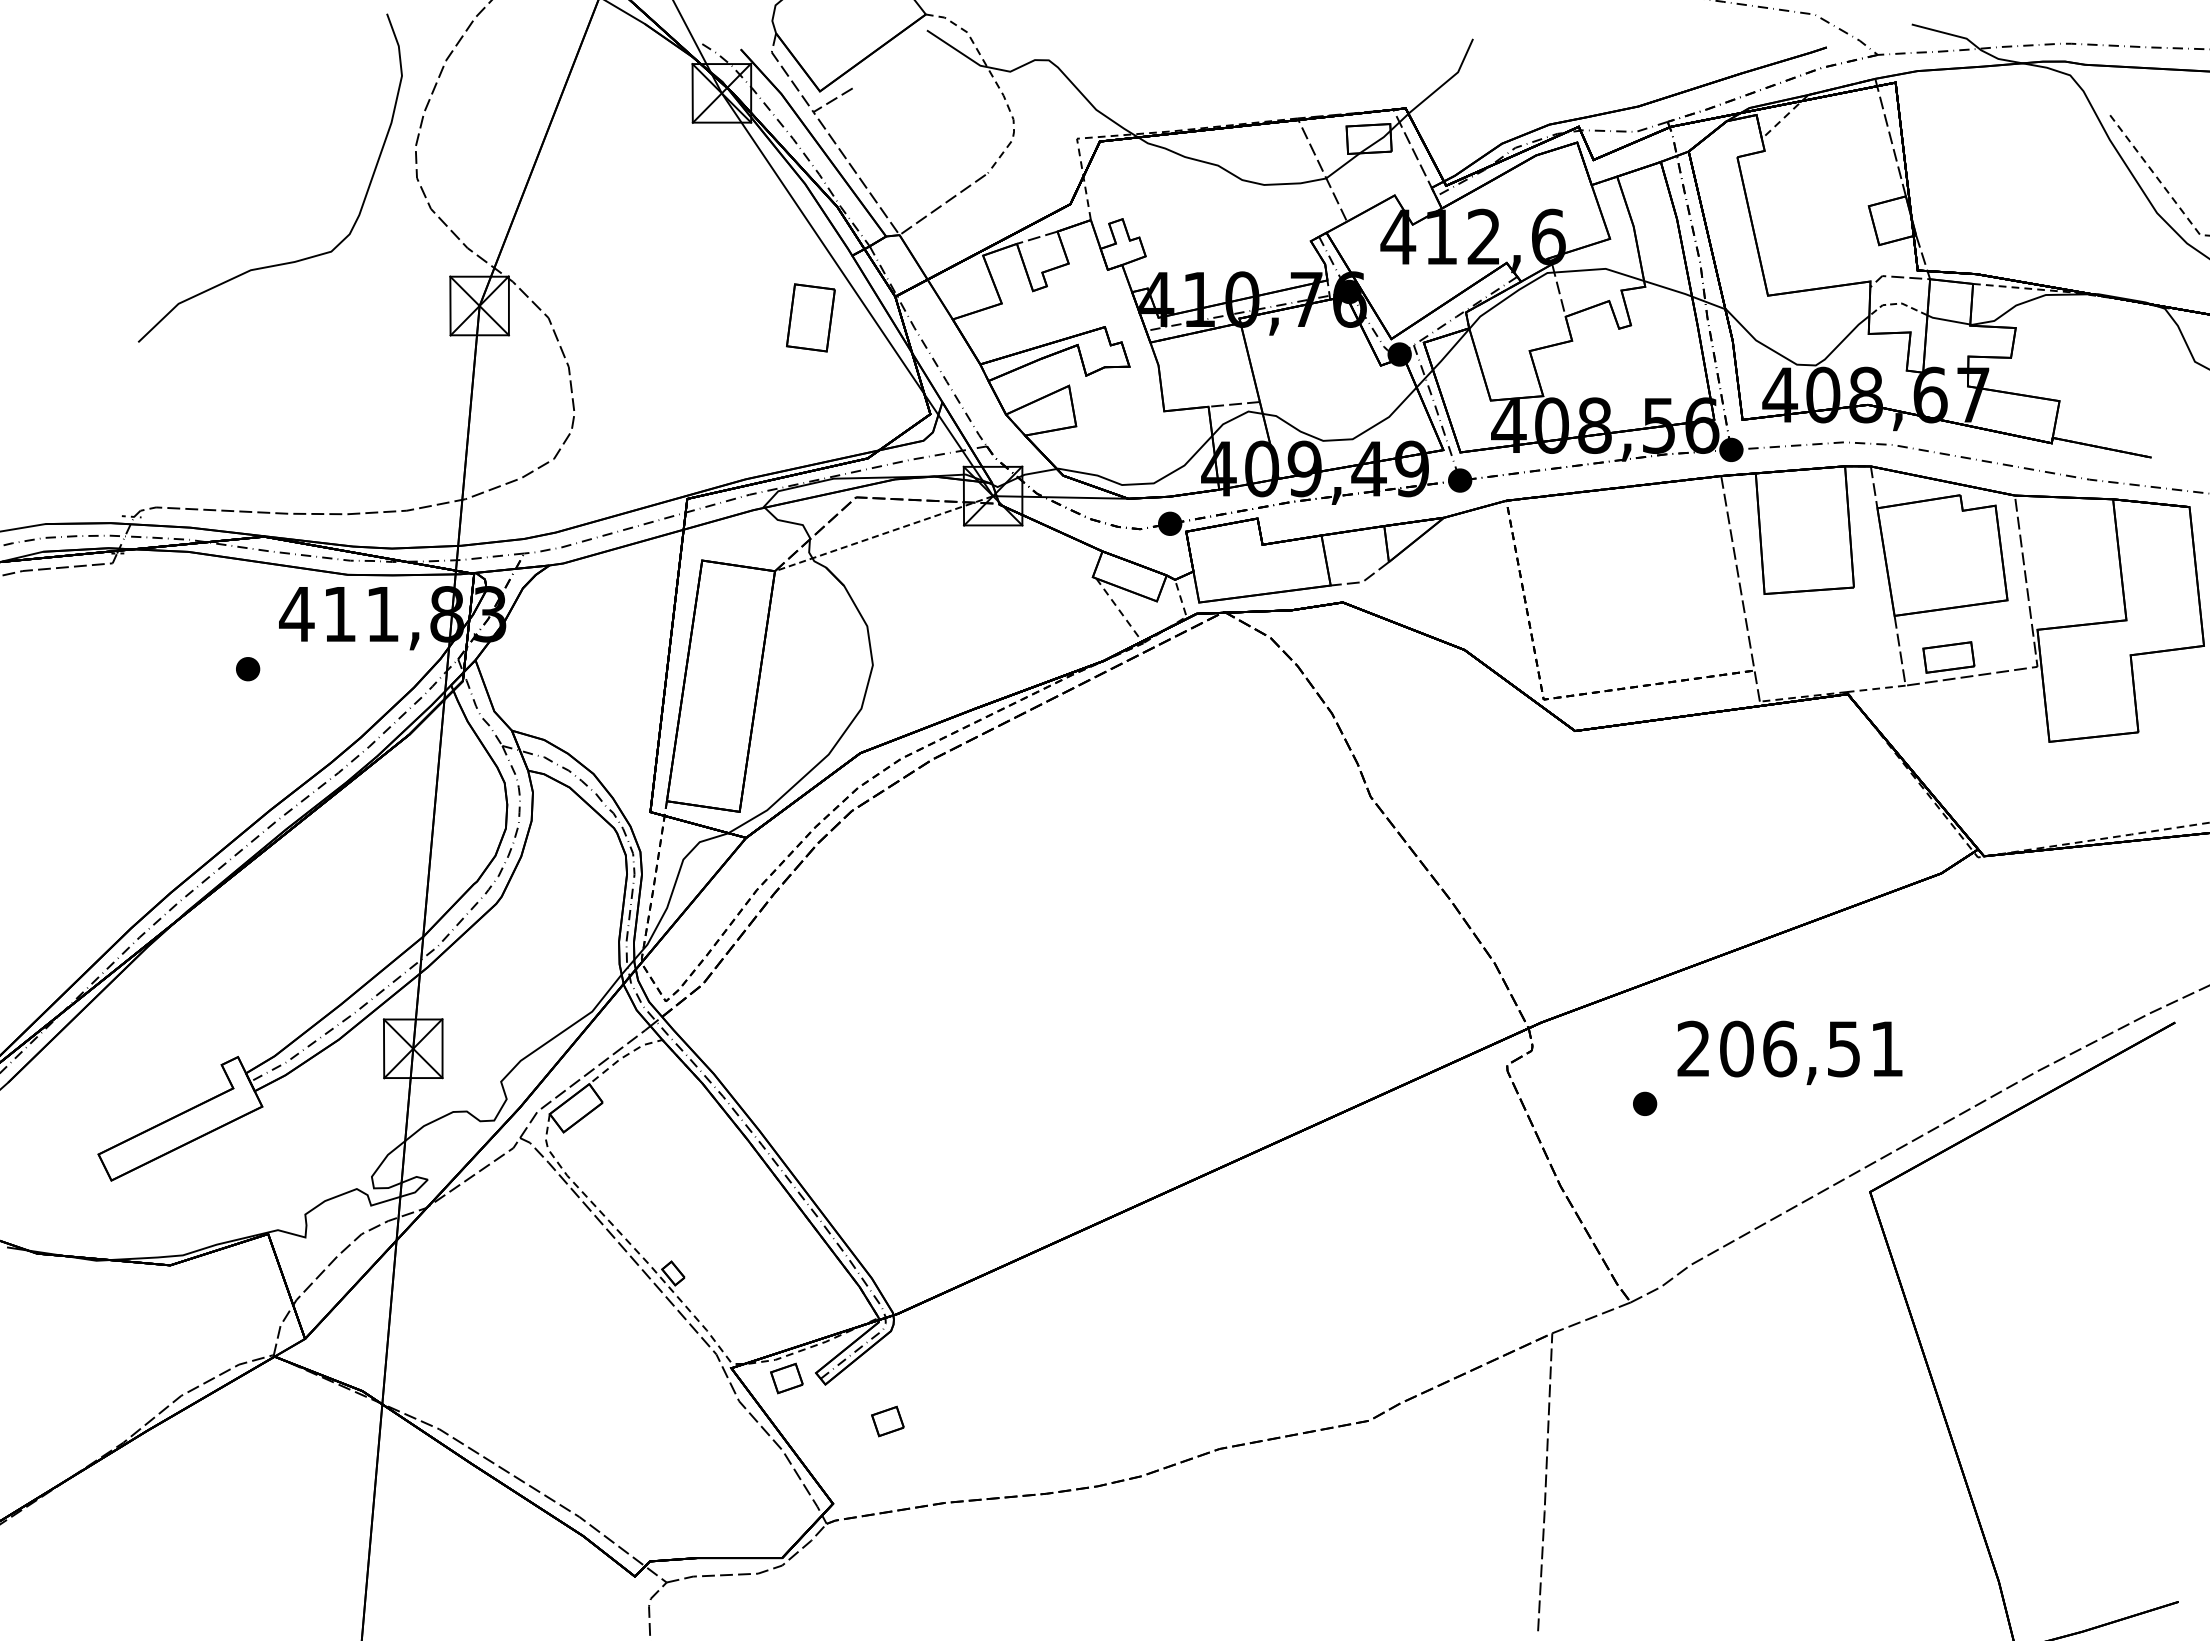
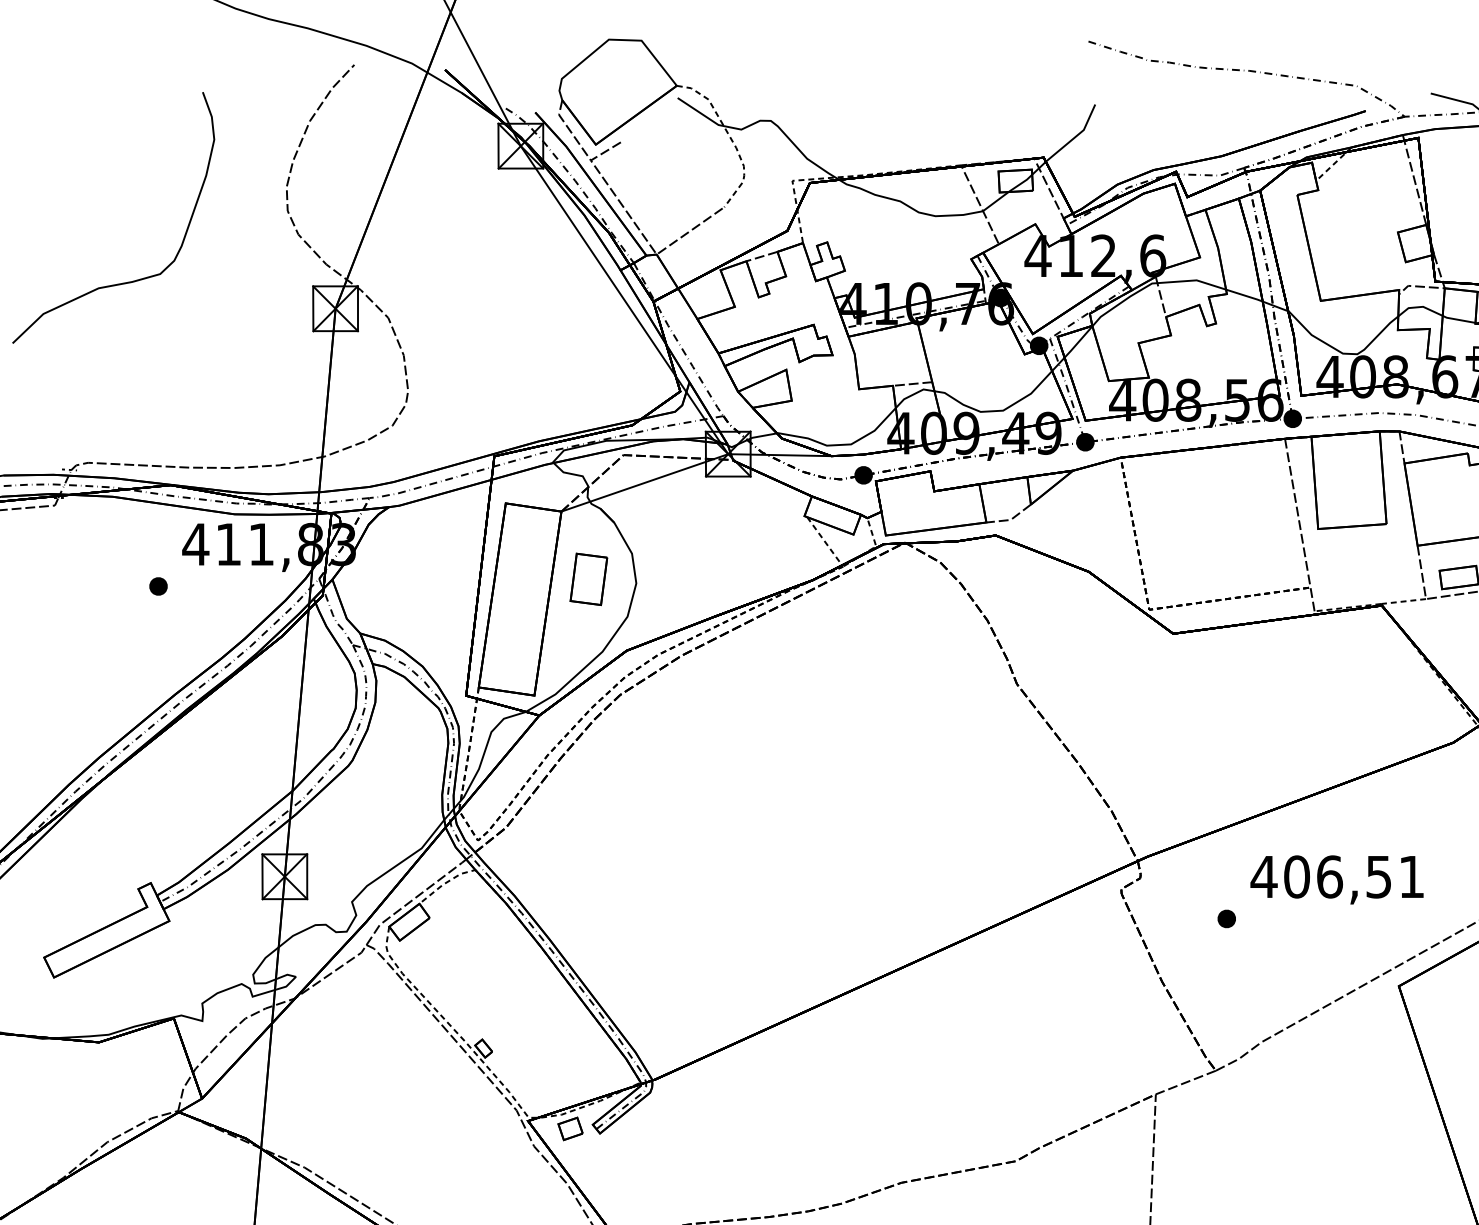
curve: (285, 262) -> (125, 282), moved
line: (1897, 303) -> (1419, 306), dashed -> solid
part: (810, 317) -> (588, 579), moved
line: (883, 533) -> (644, 482), dashed -> solid
text: (1693, 1048) -> (1263, 876), 206,51 -> 406,51
part: (887, 1421) -> (647, 1161), removed

